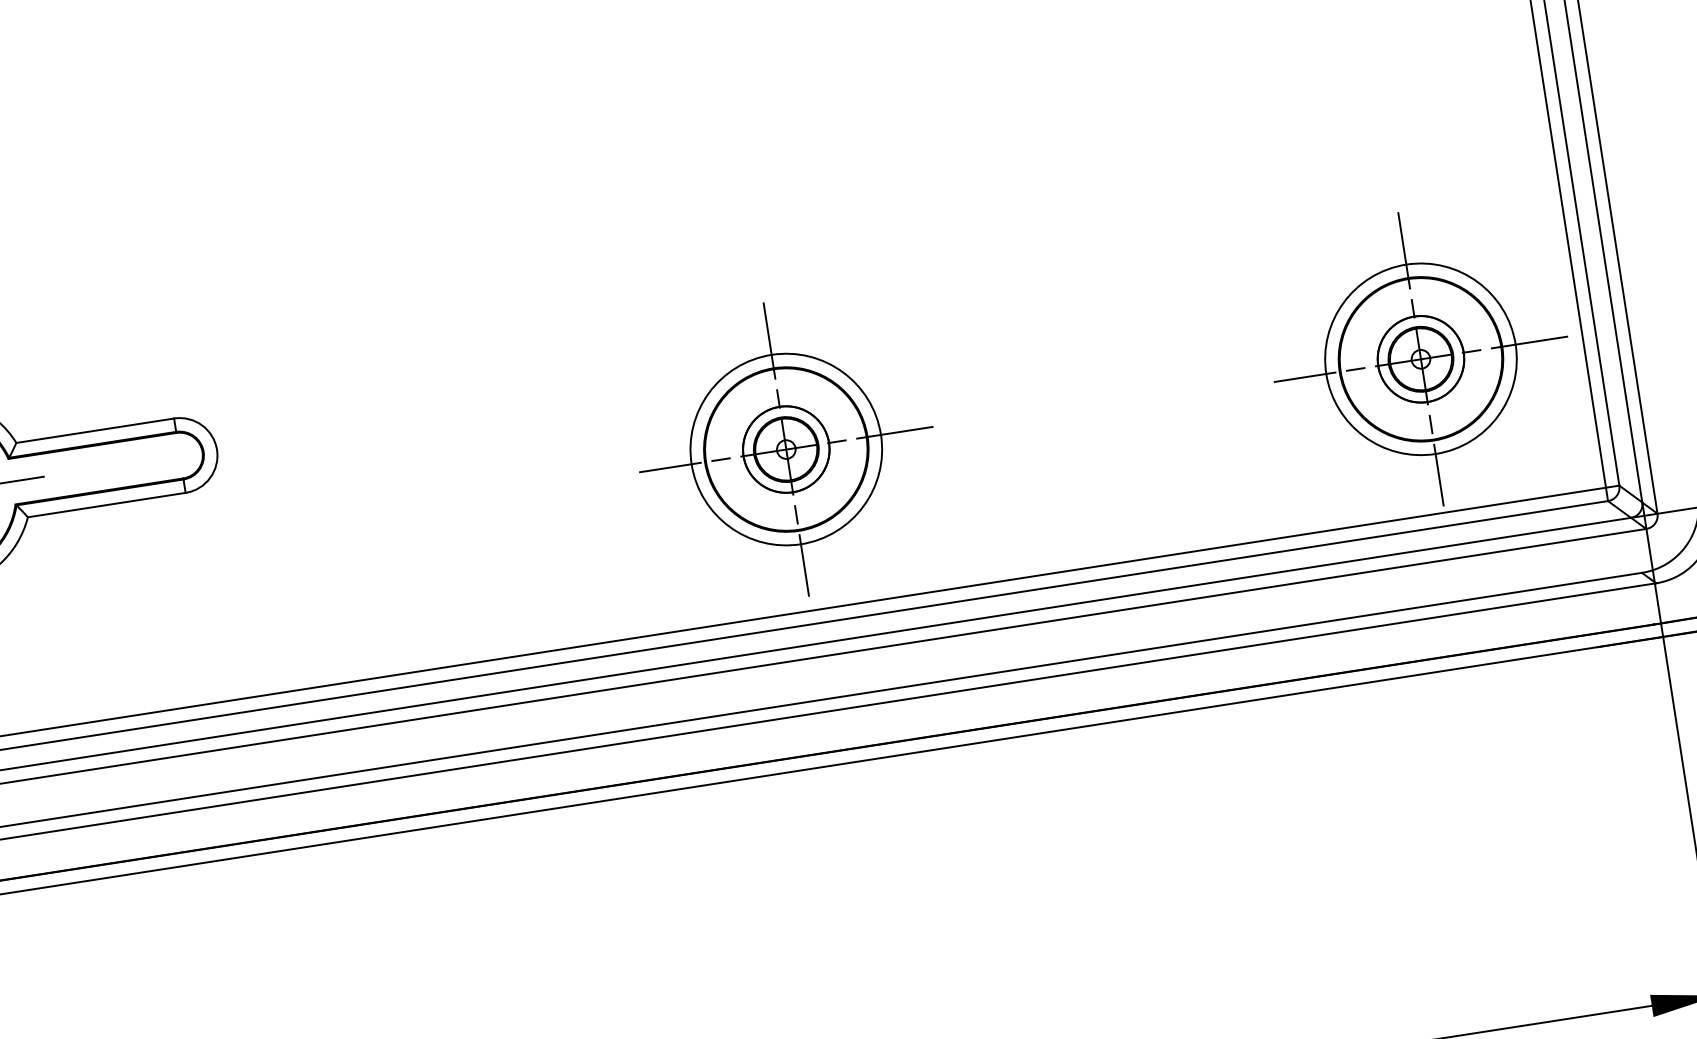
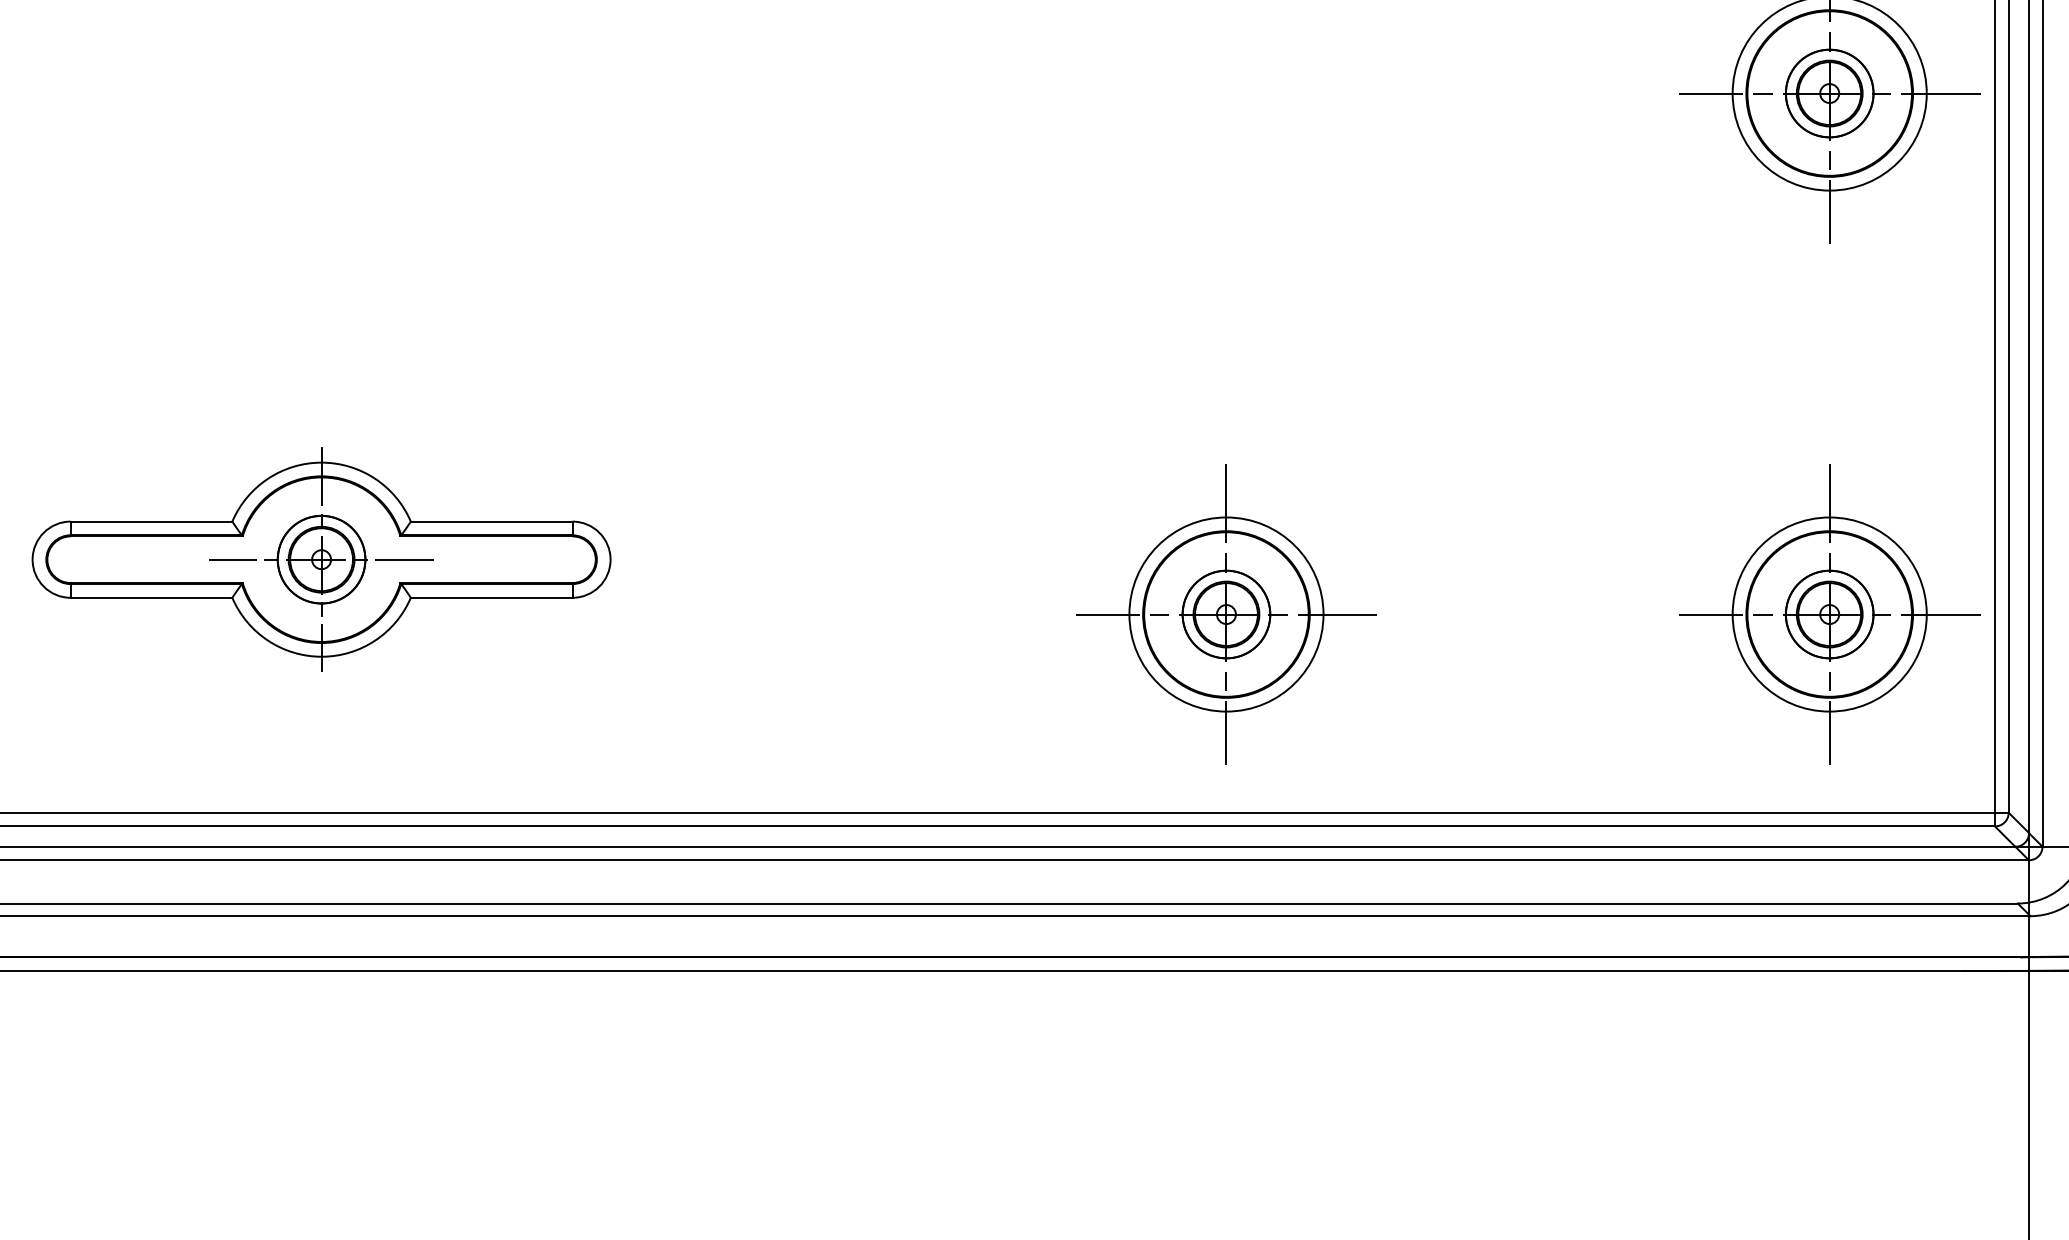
part: (1420, 359) -> (1829, 614), moved
part: (786, 449) -> (1226, 614), moved

